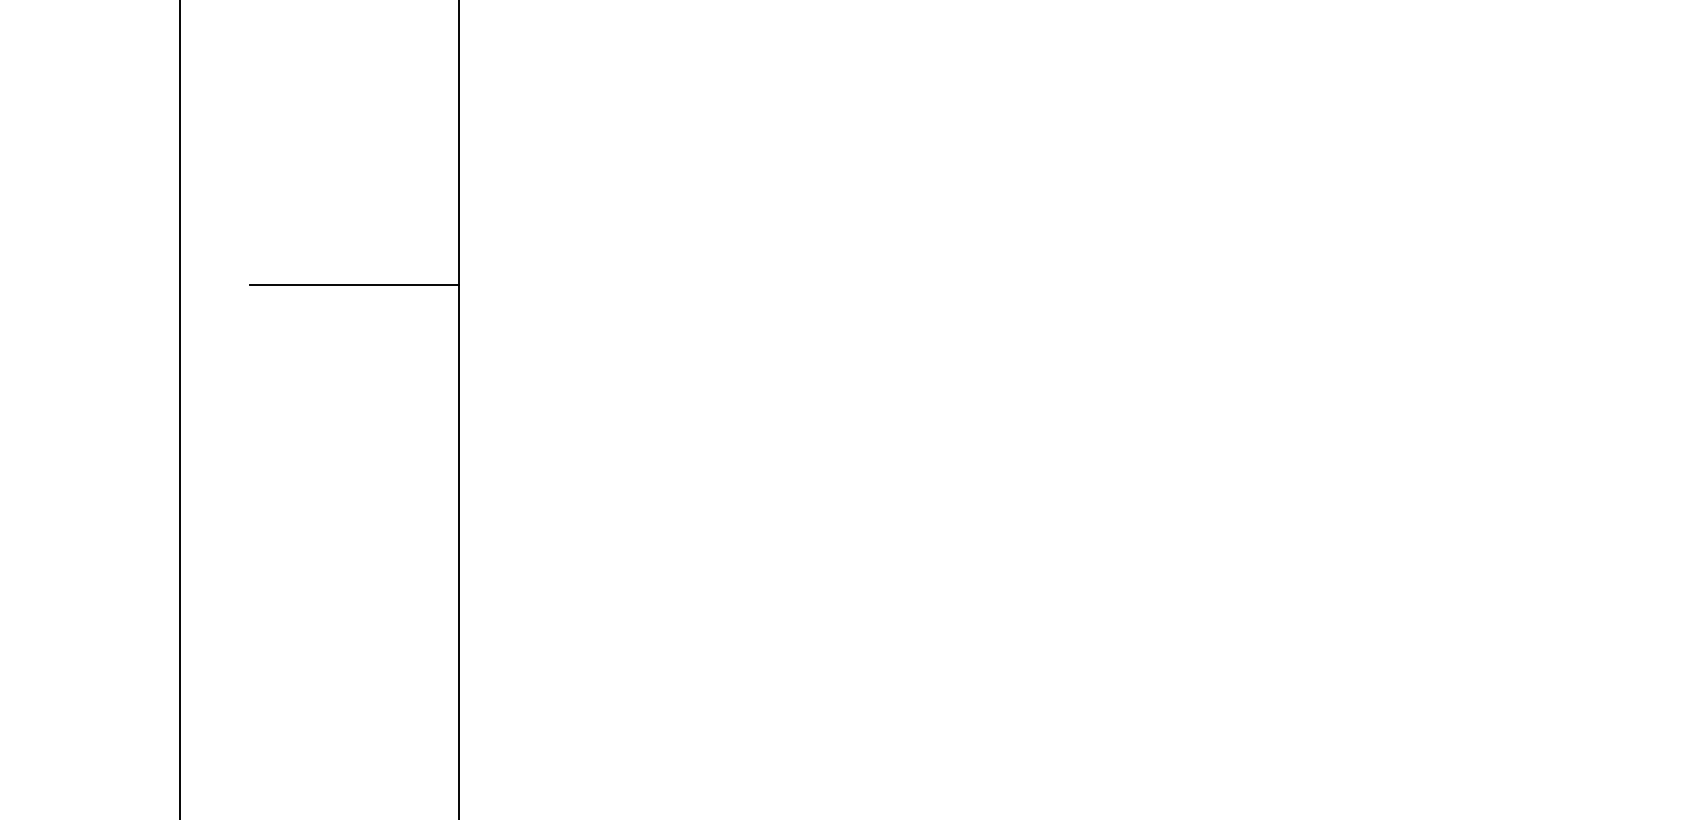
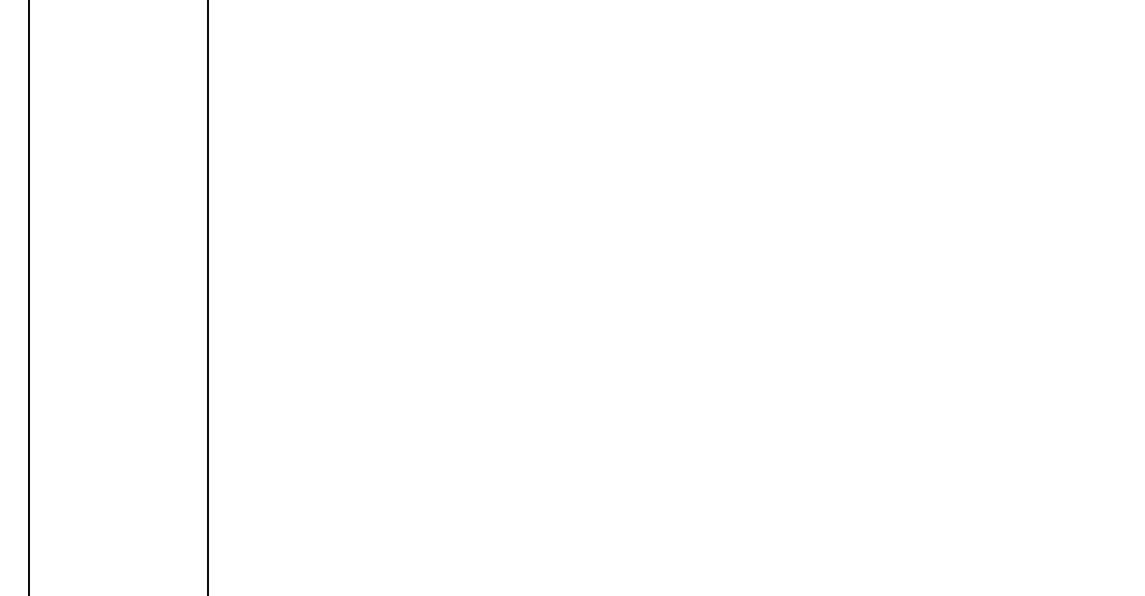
line: (353, 285) -> (140, 156), removed

